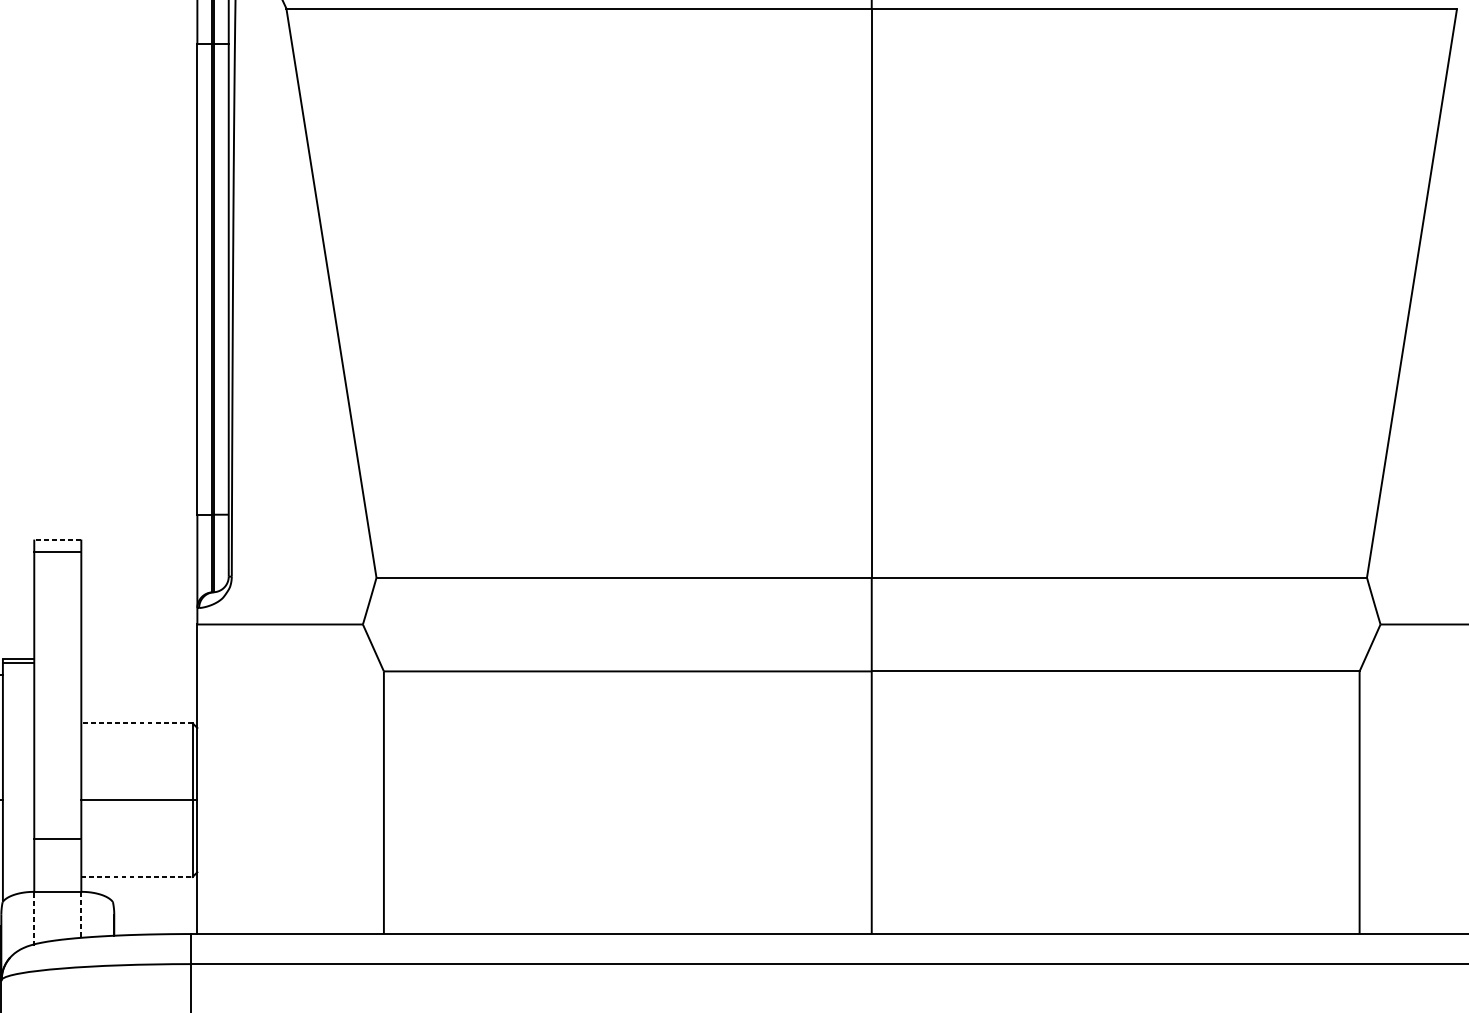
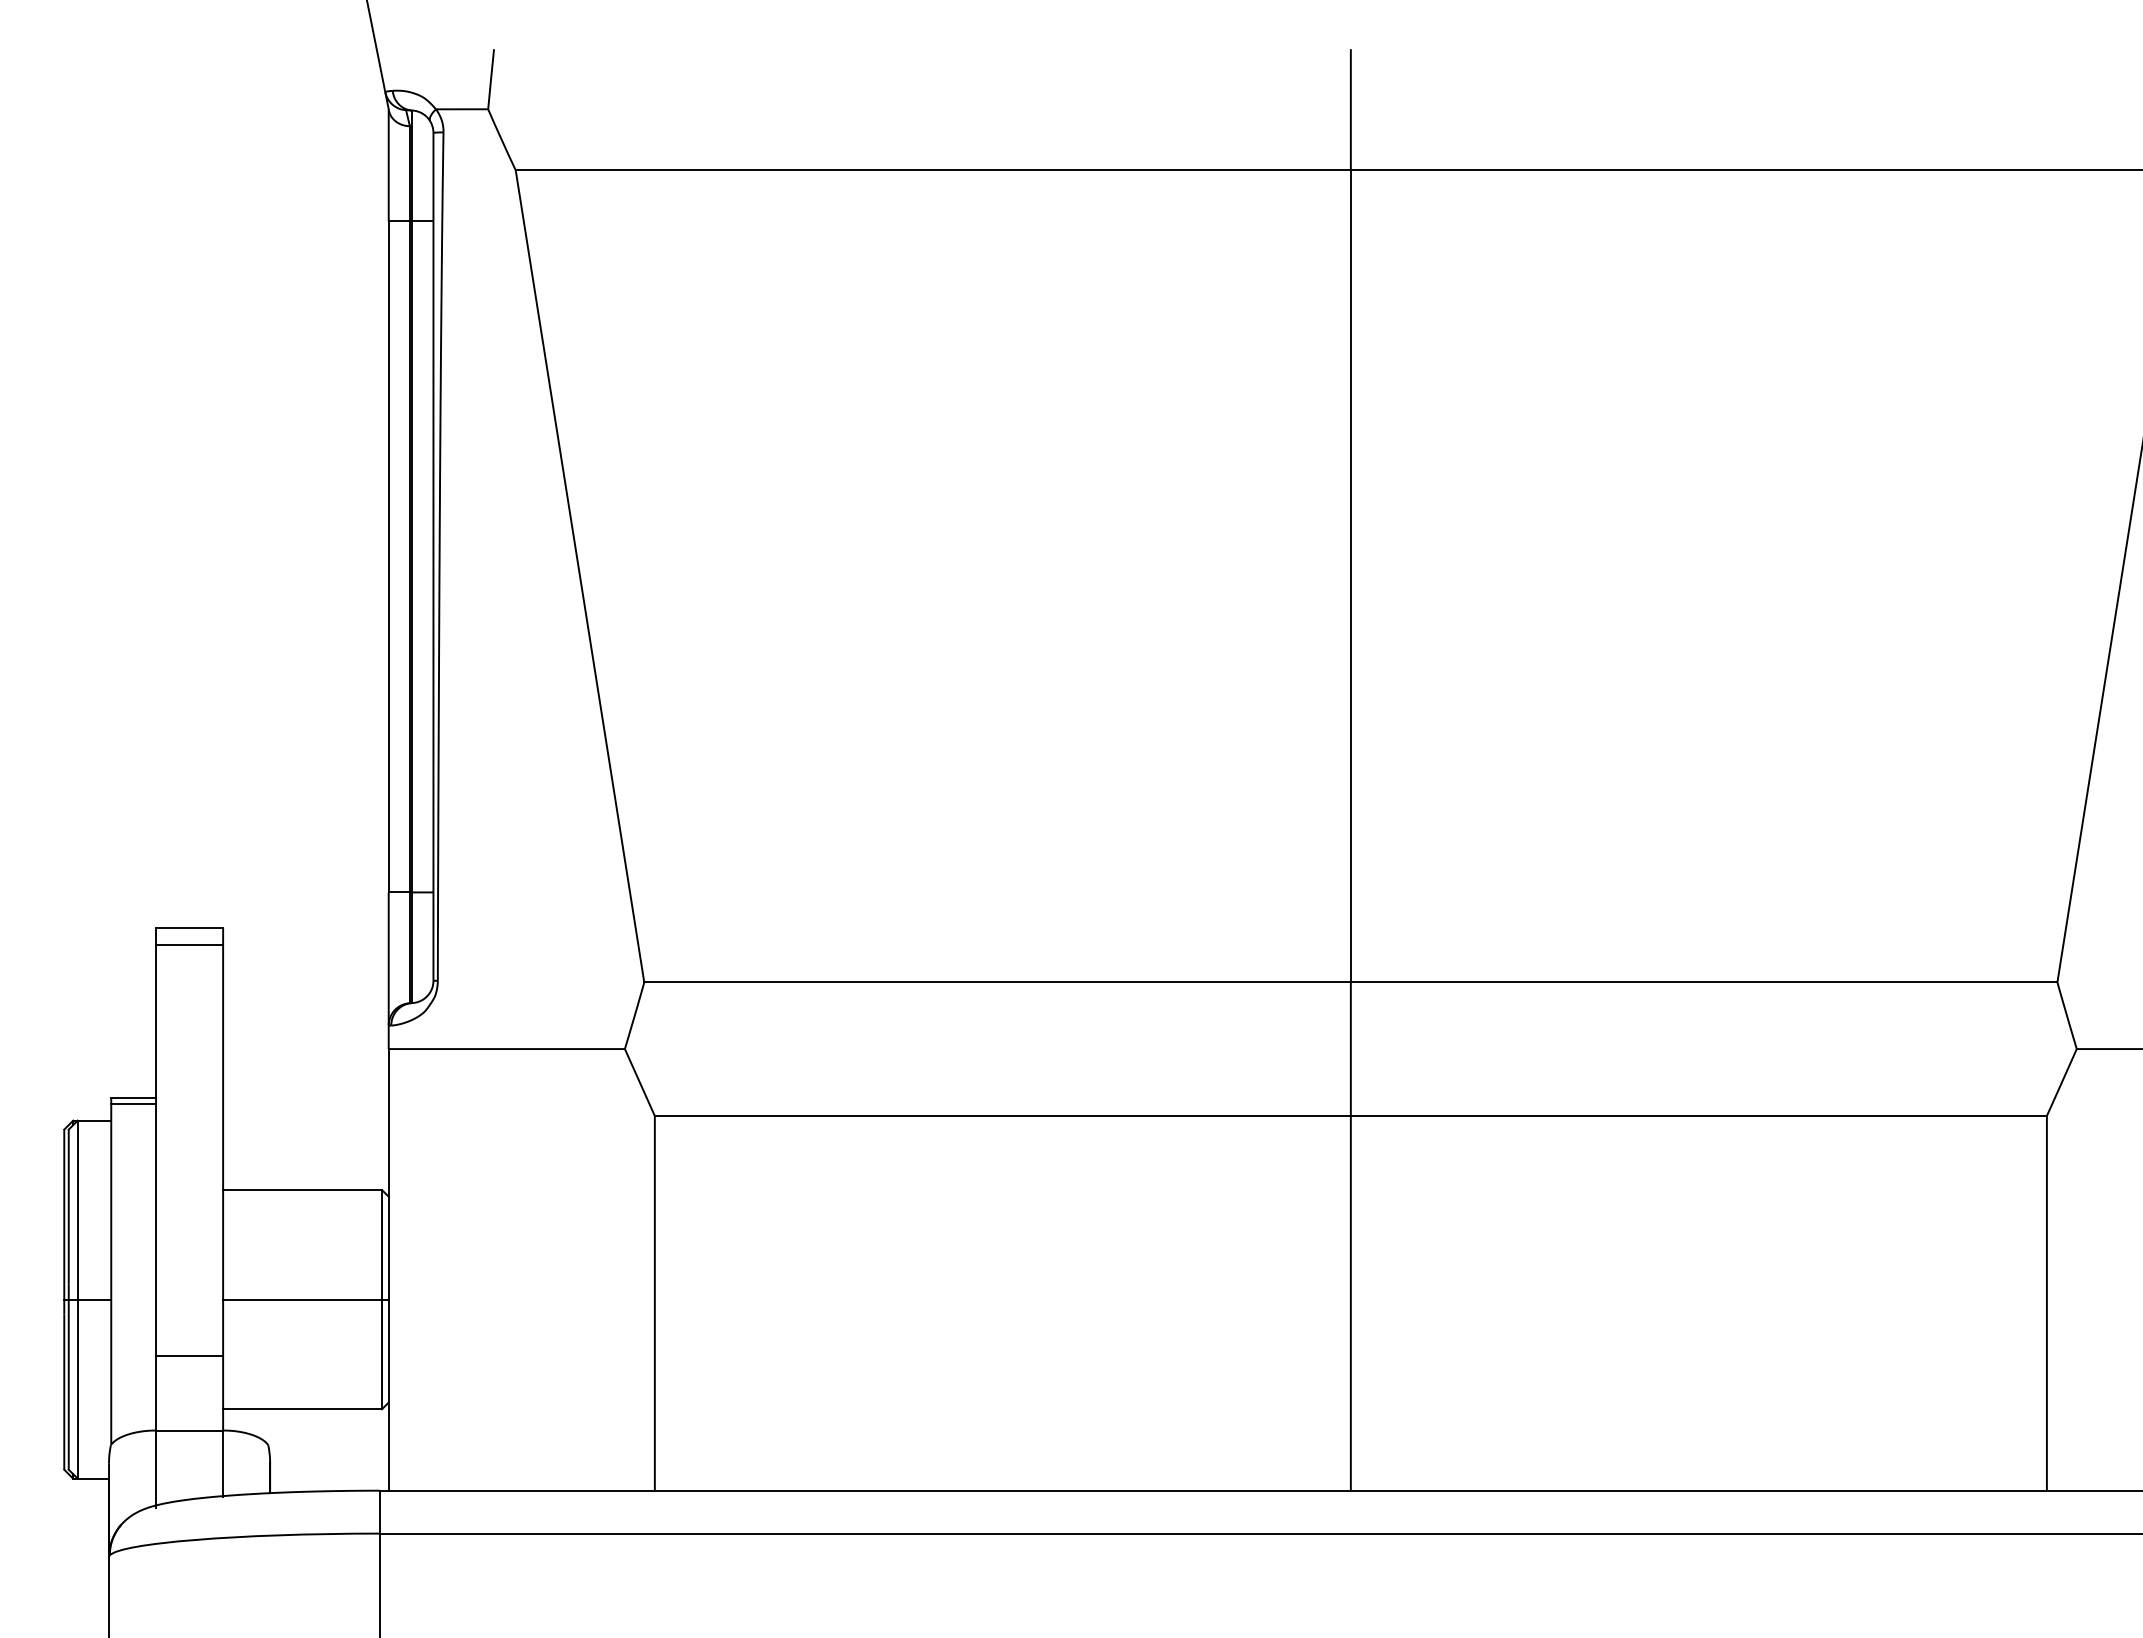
line: (57, 539) -> (189, 927), dashed -> solid
line: (136, 723) -> (302, 1190), dashed -> solid
line: (137, 877) -> (303, 1409), dashed -> solid
line: (81, 915) -> (223, 1464), dashed -> solid
line: (34, 919) -> (156, 1469), dashed -> solid

